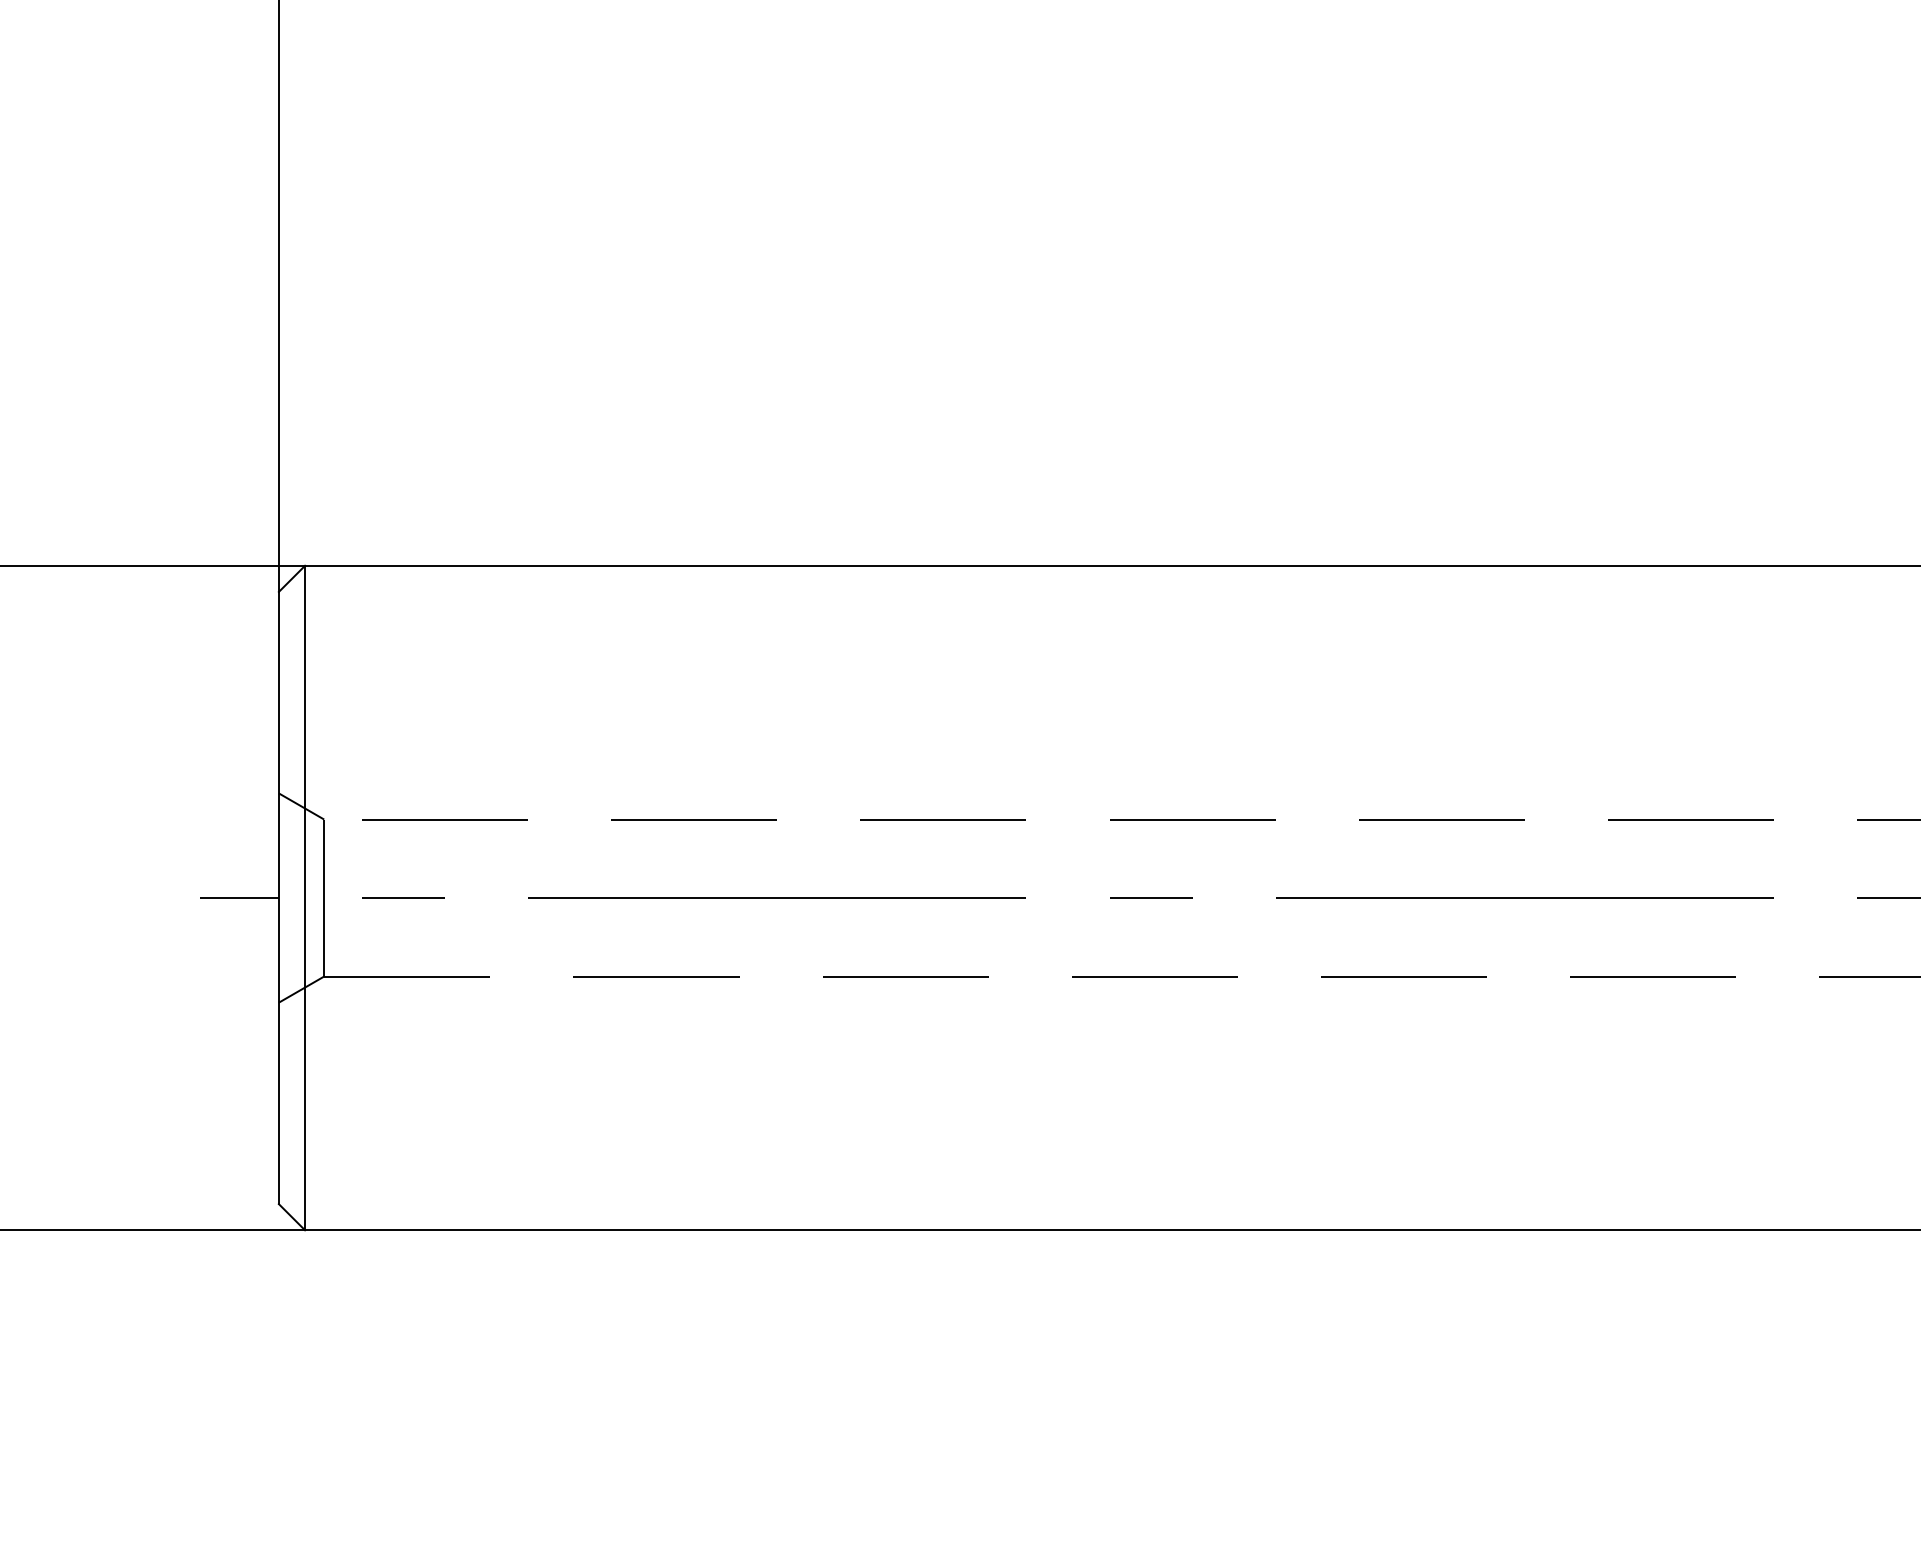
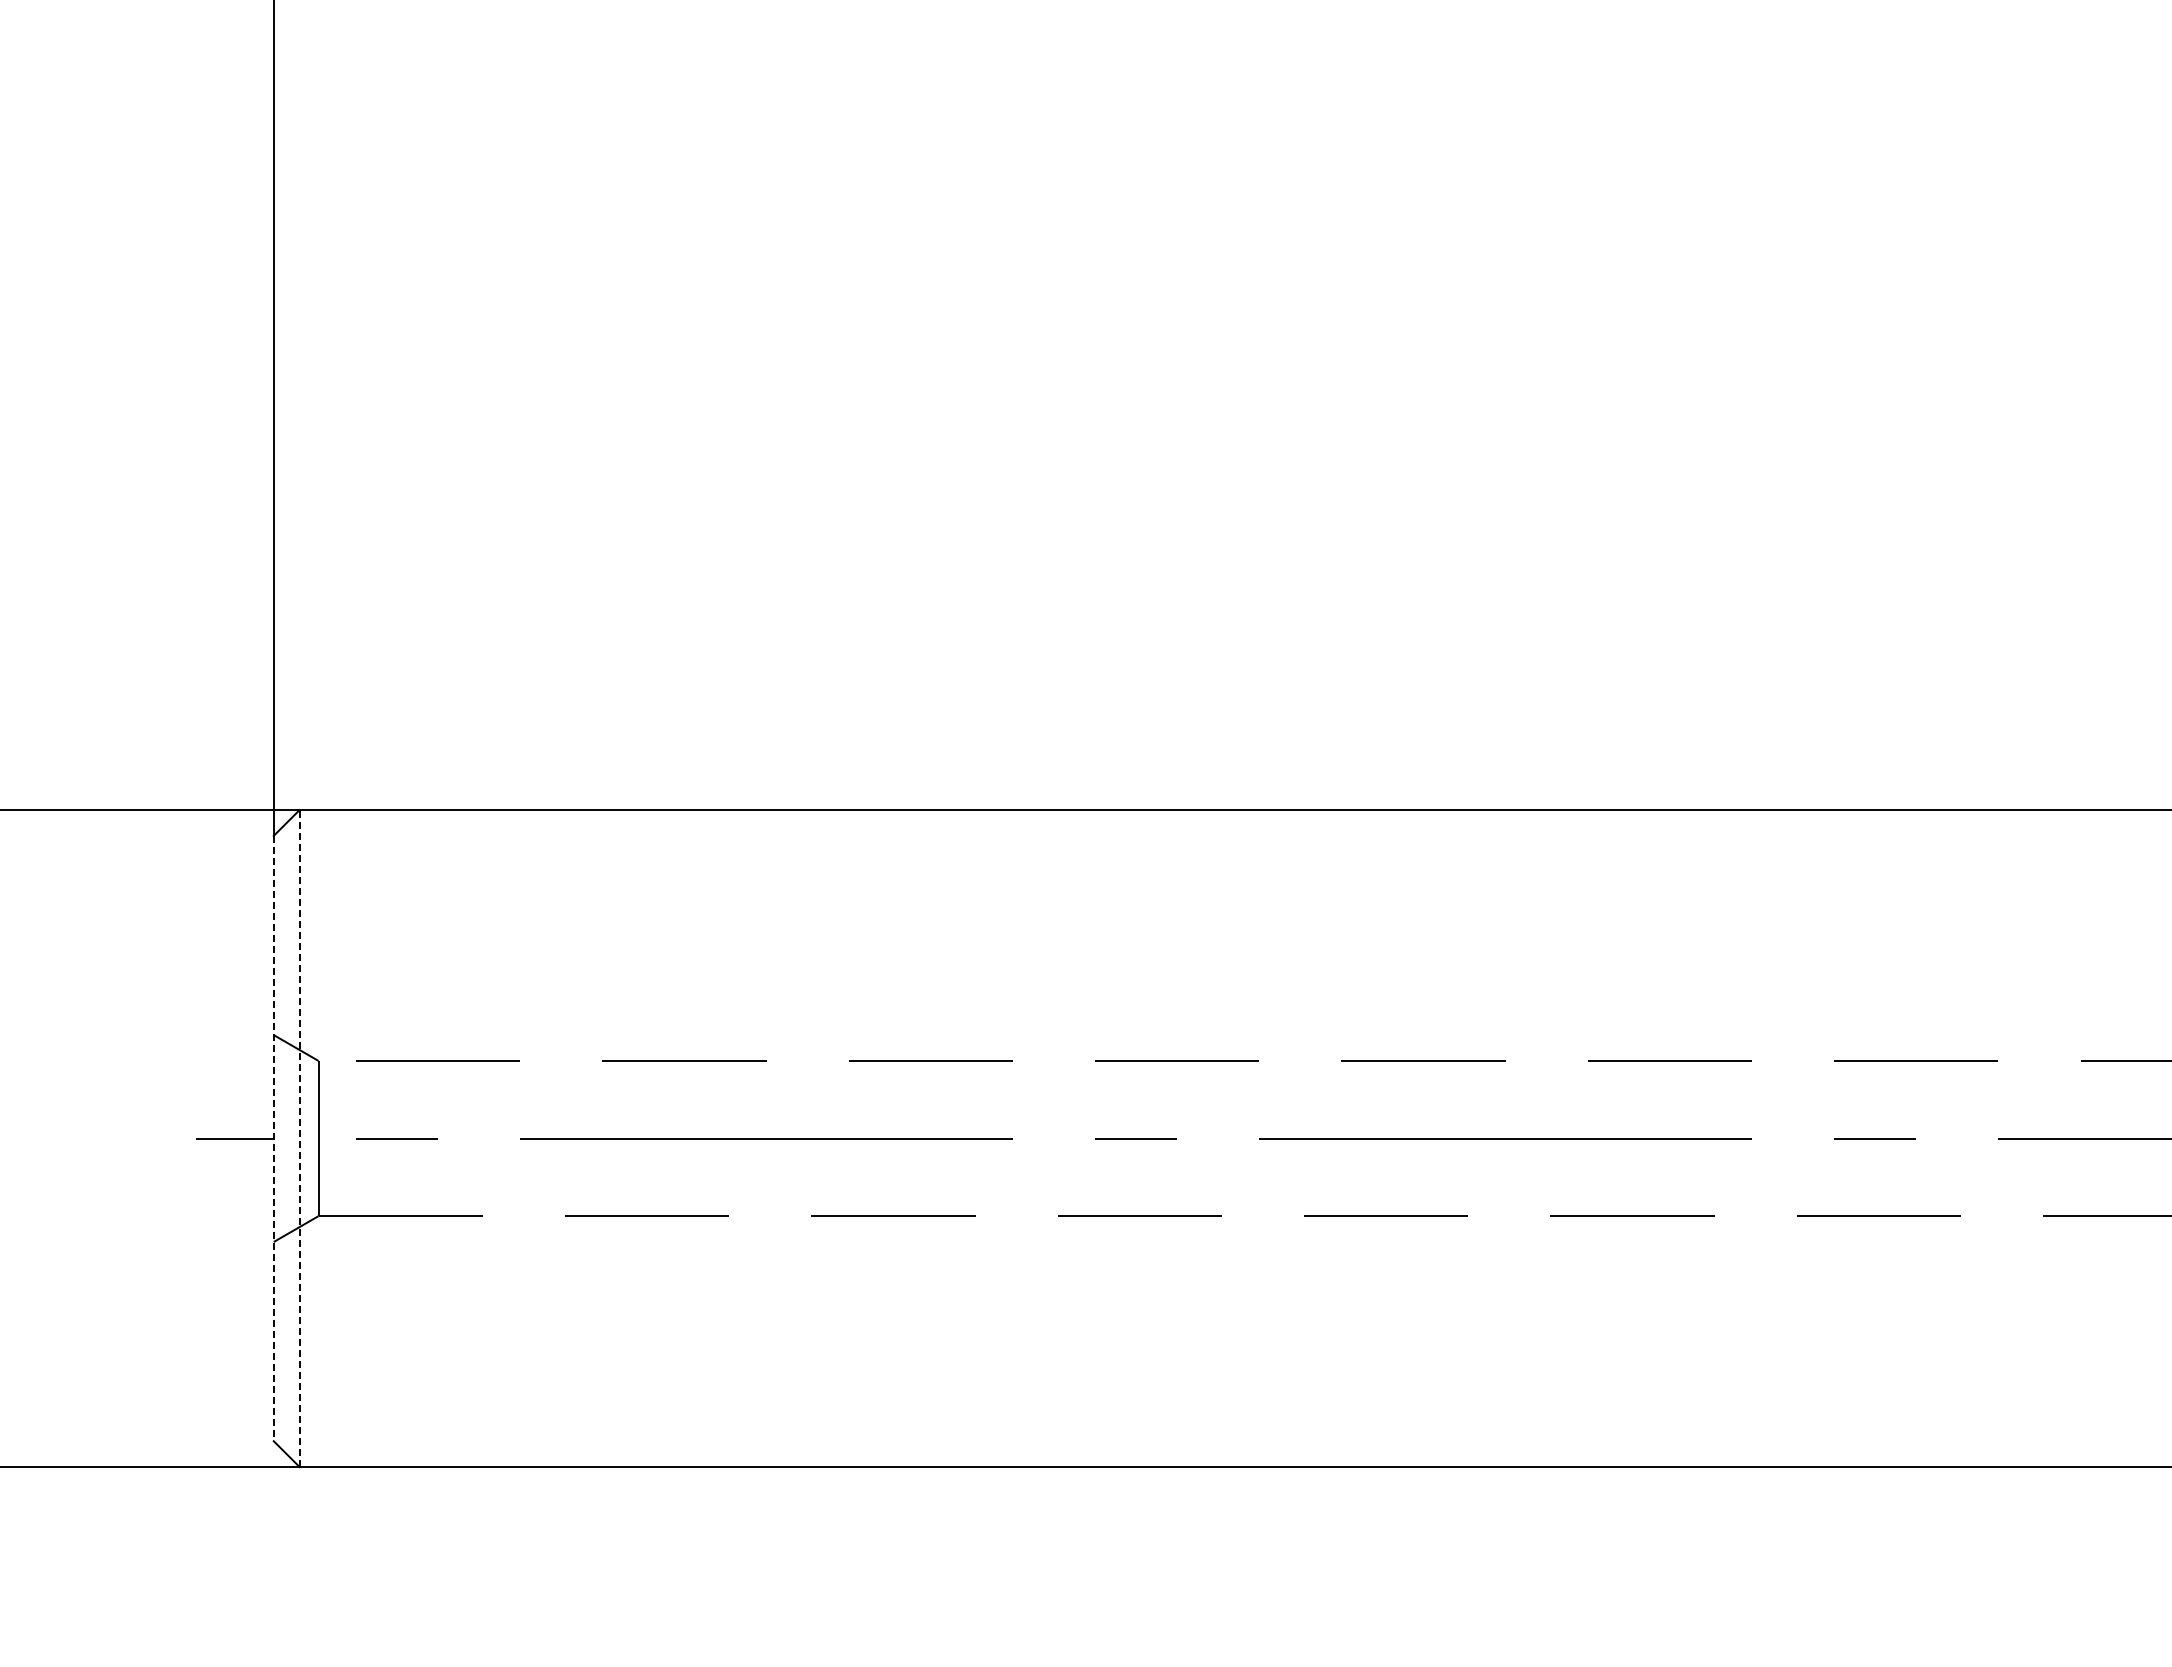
line: (278, 897) -> (273, 1138), solid -> dashed
line: (304, 897) -> (299, 1138), solid -> dashed

